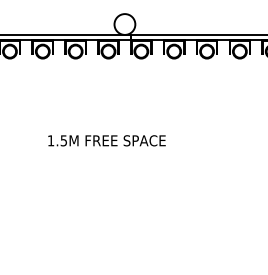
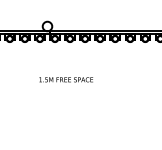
text: (105, 140) -> (65, 79), moved

